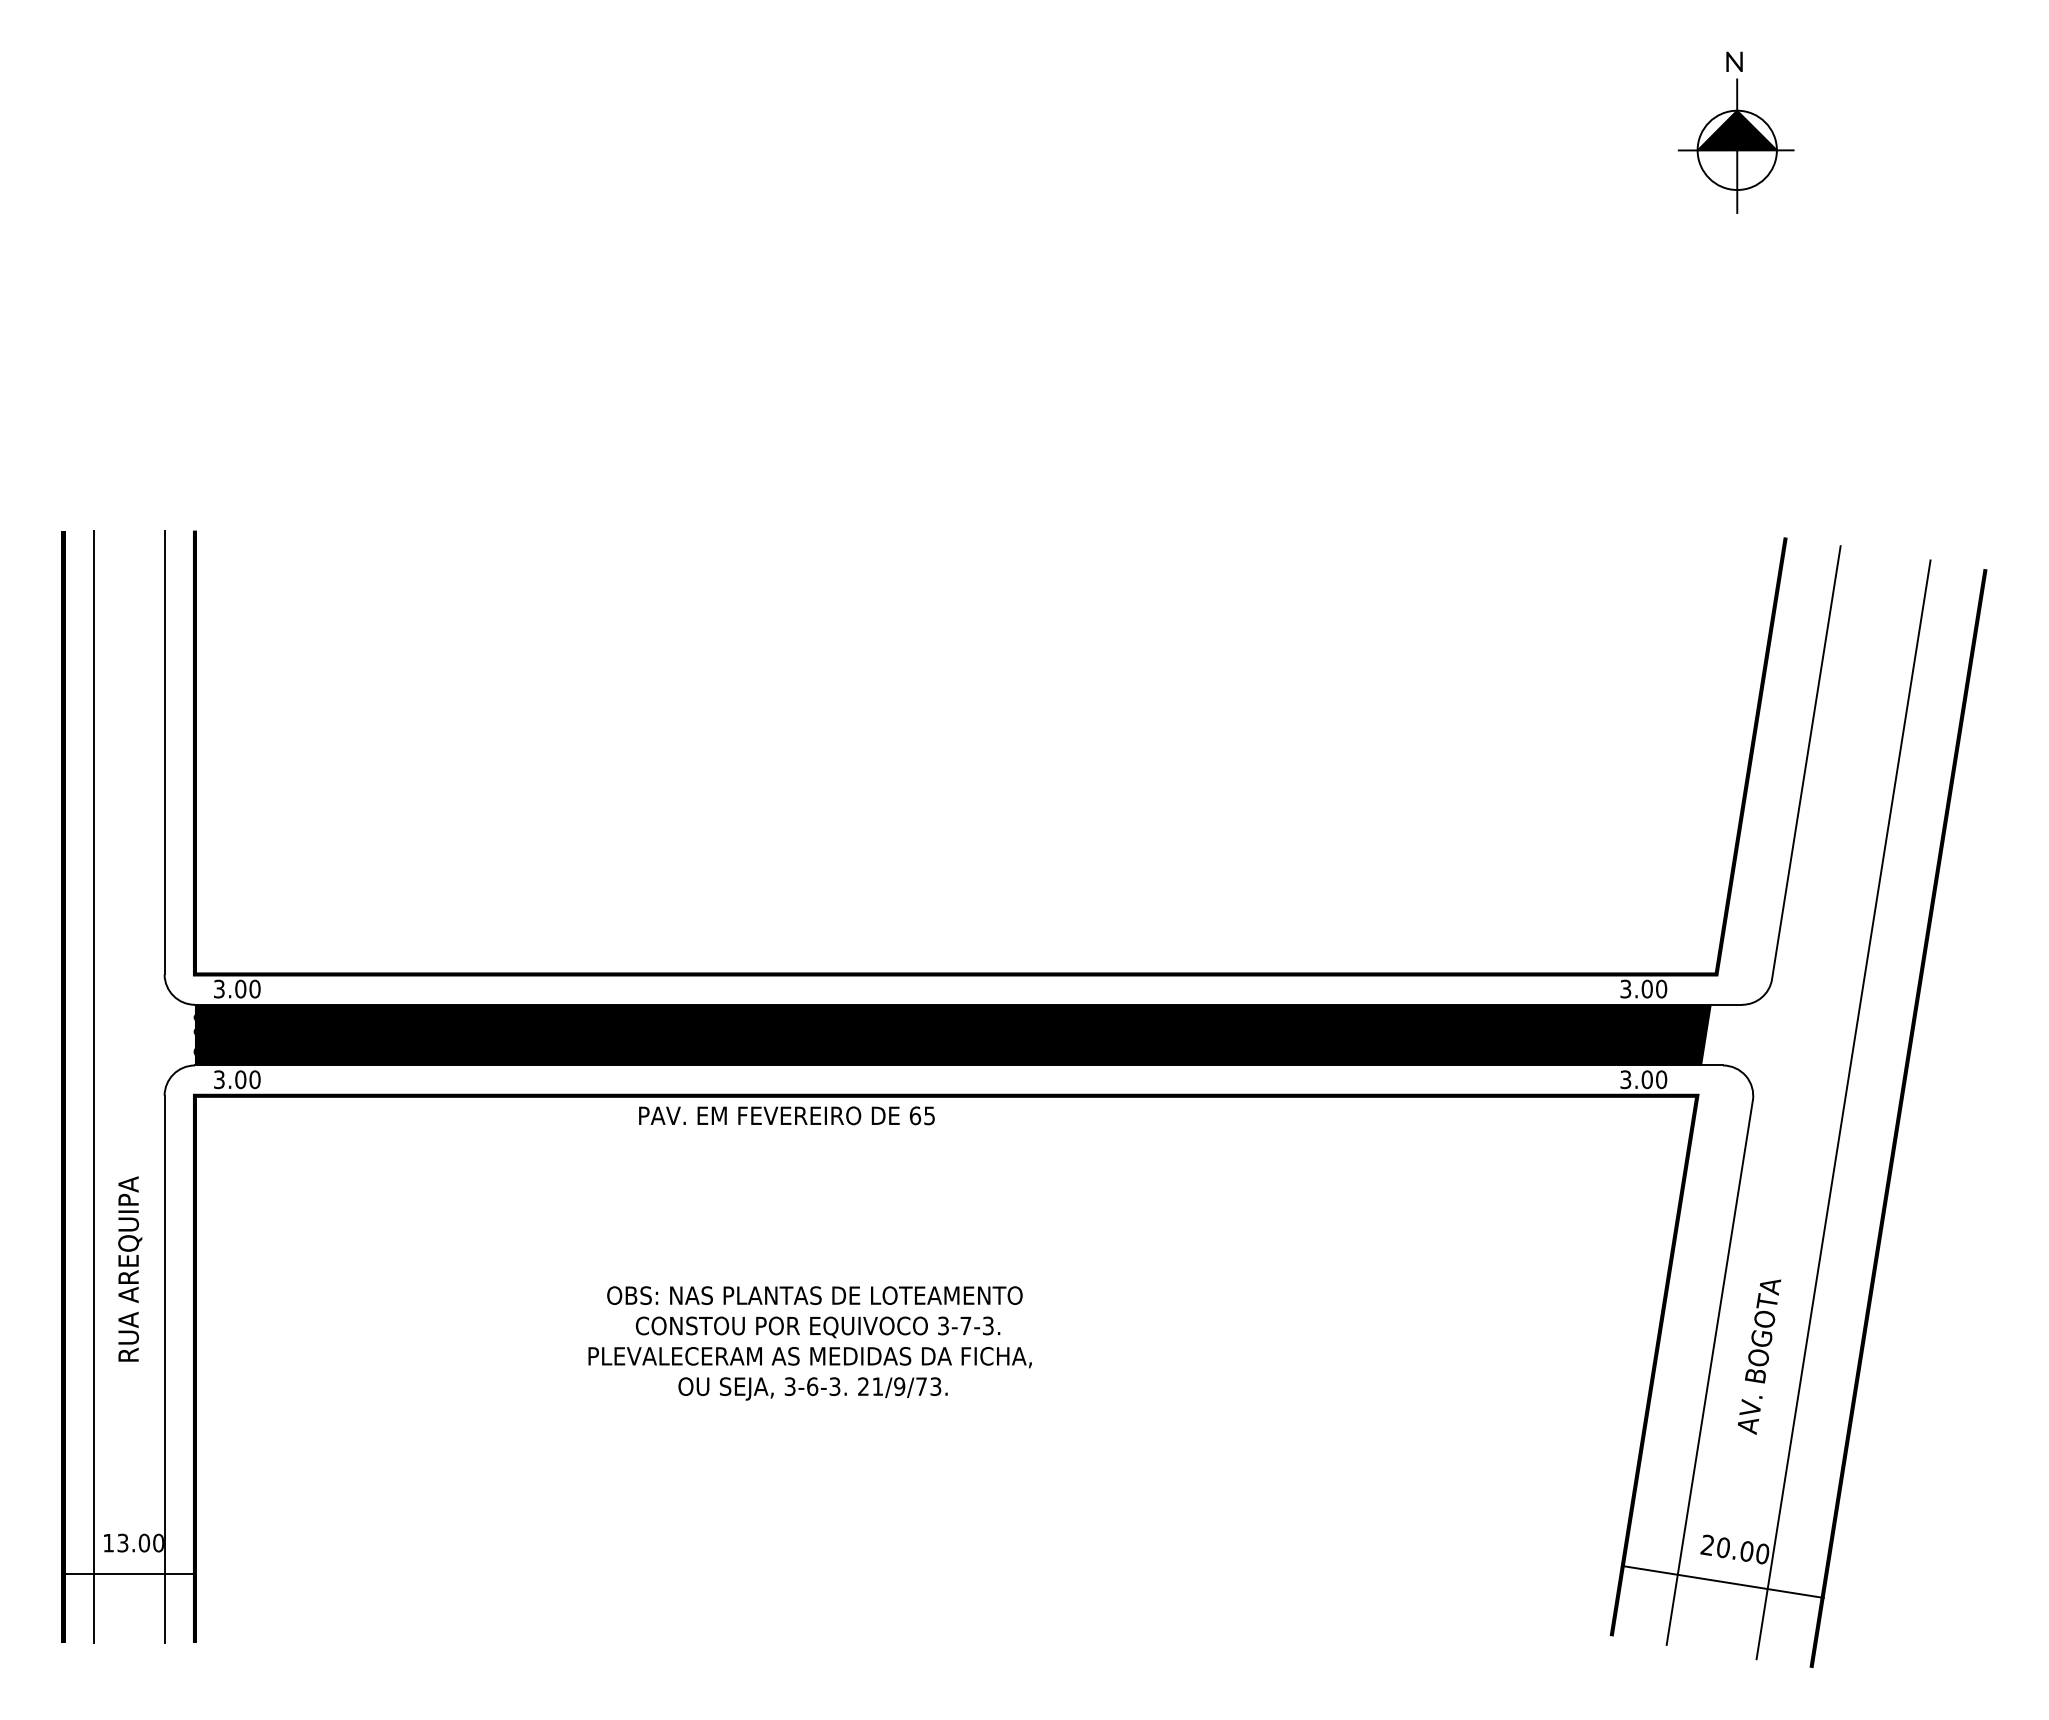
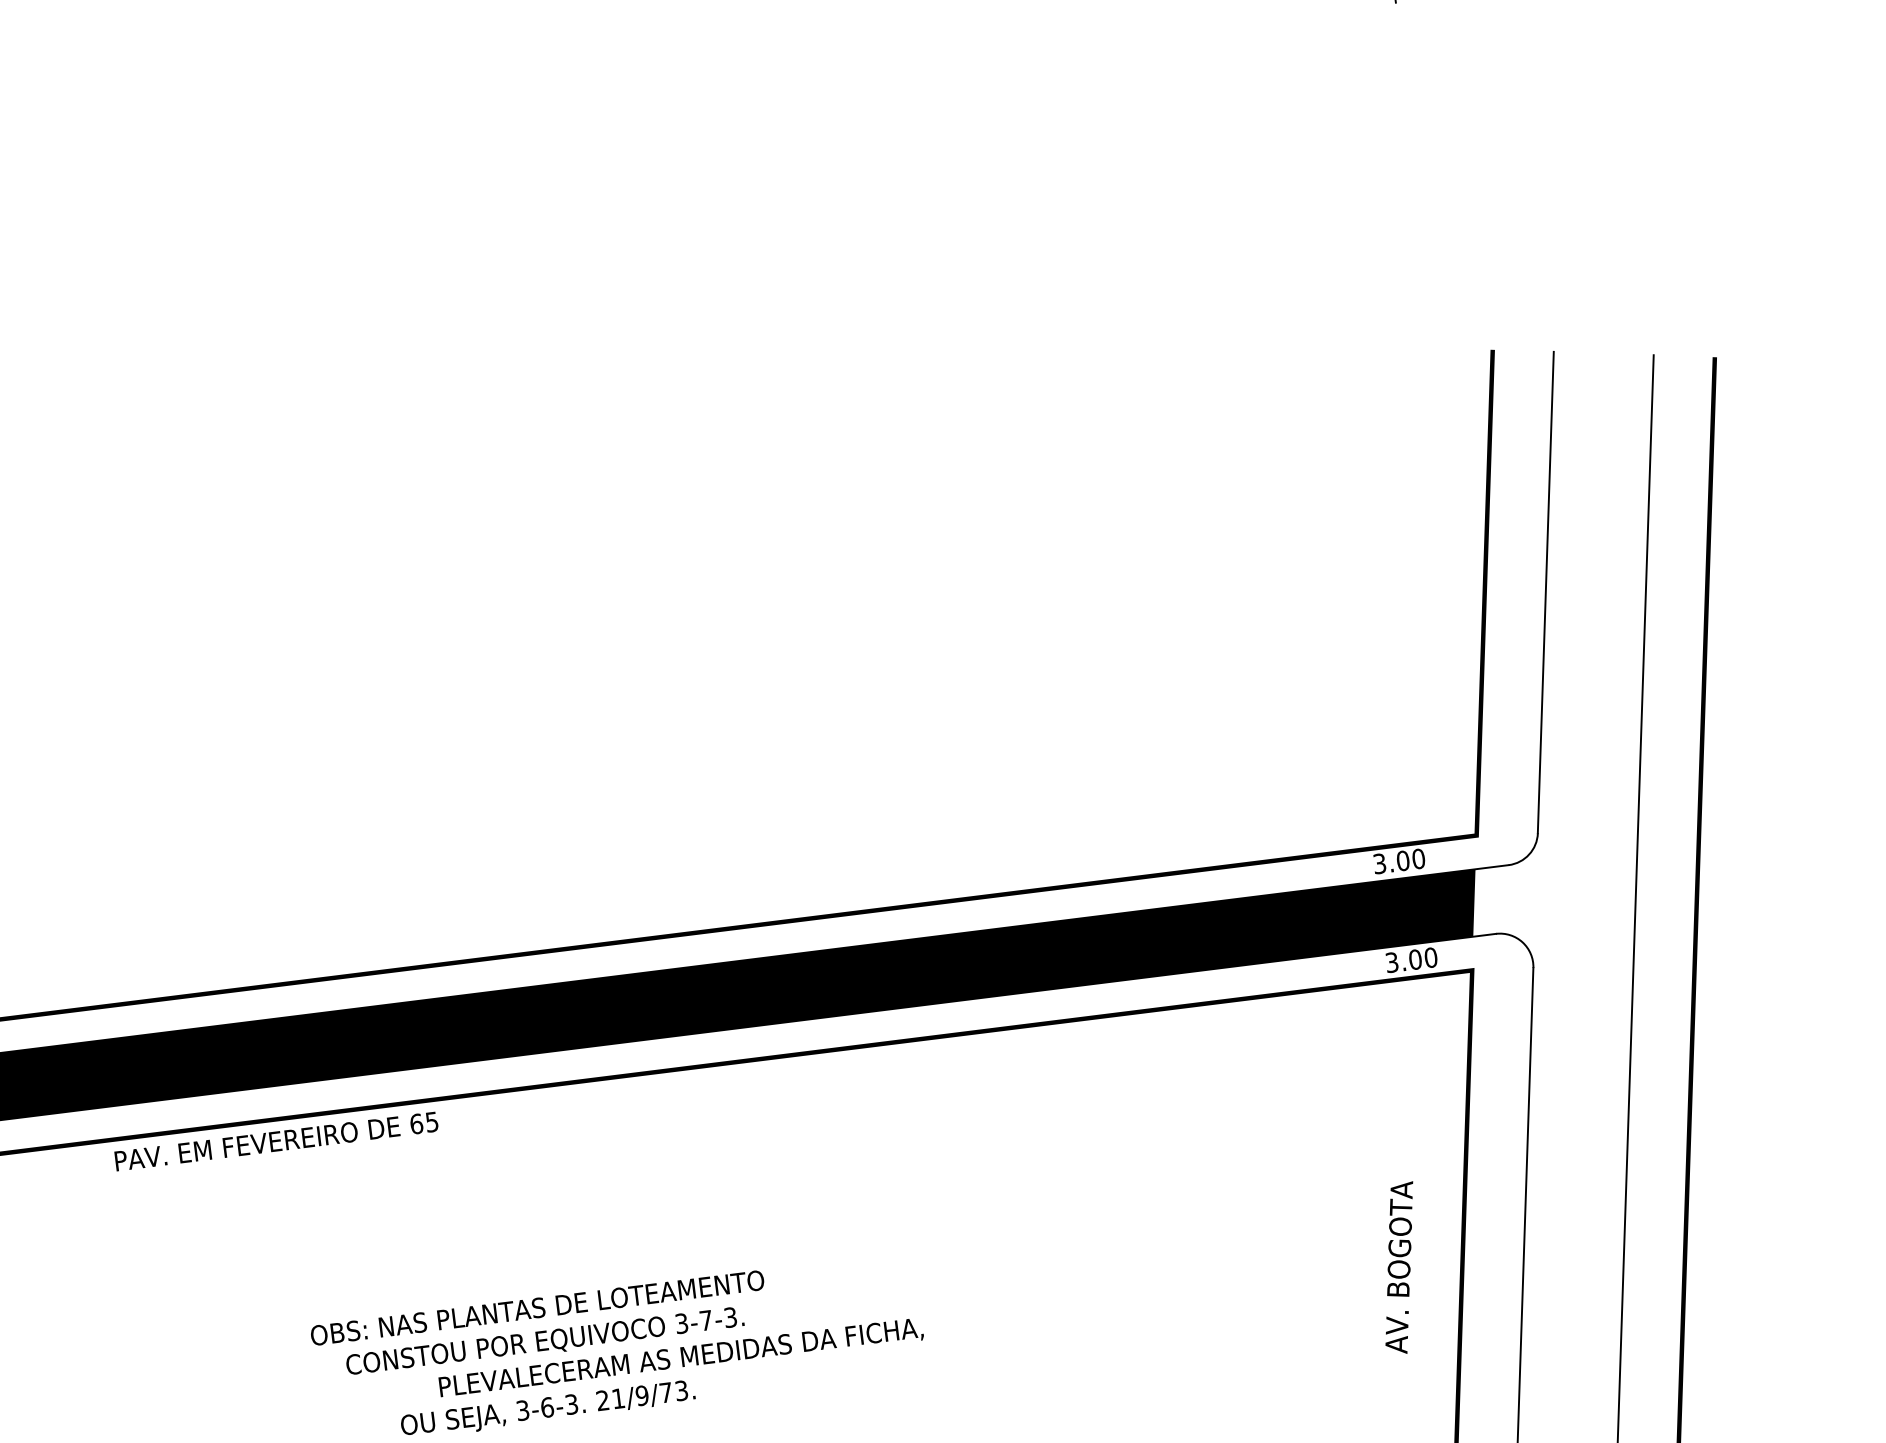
text: (786, 1115) -> (276, 1141), moved
text: (1759, 1356) -> (1399, 1267), moved
text: (809, 1357) -> (680, 1358), moved

